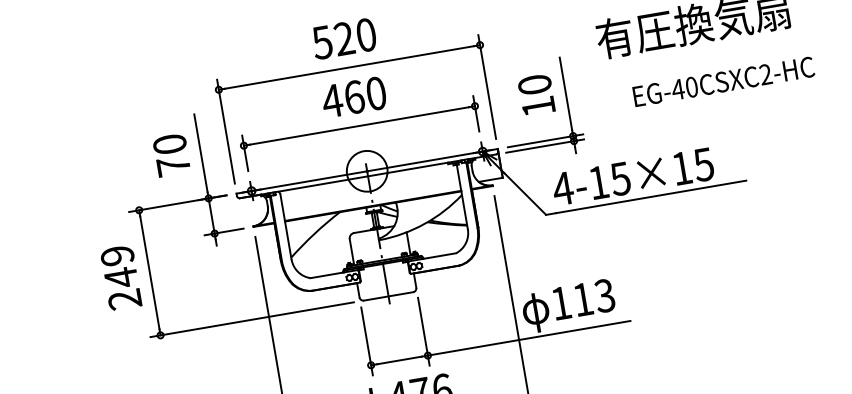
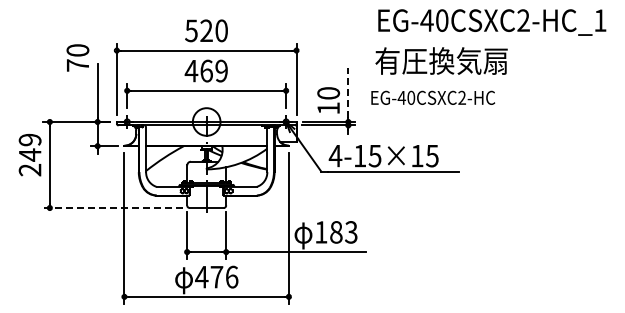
text: (724, 81) -> (433, 97), moved
text: (375, 92) -> (221, 70), 460 -> 469
line: (566, 93) -> (348, 92), solid -> dashed
text: (536, 95) -> (328, 100), moved
text: (171, 154) -> (77, 57), moved
text: (120, 278) -> (29, 155), moved
text: (583, 299) -> (336, 232), 113 -> 183
line: (251, 320) -> (112, 208), solid -> dashed

